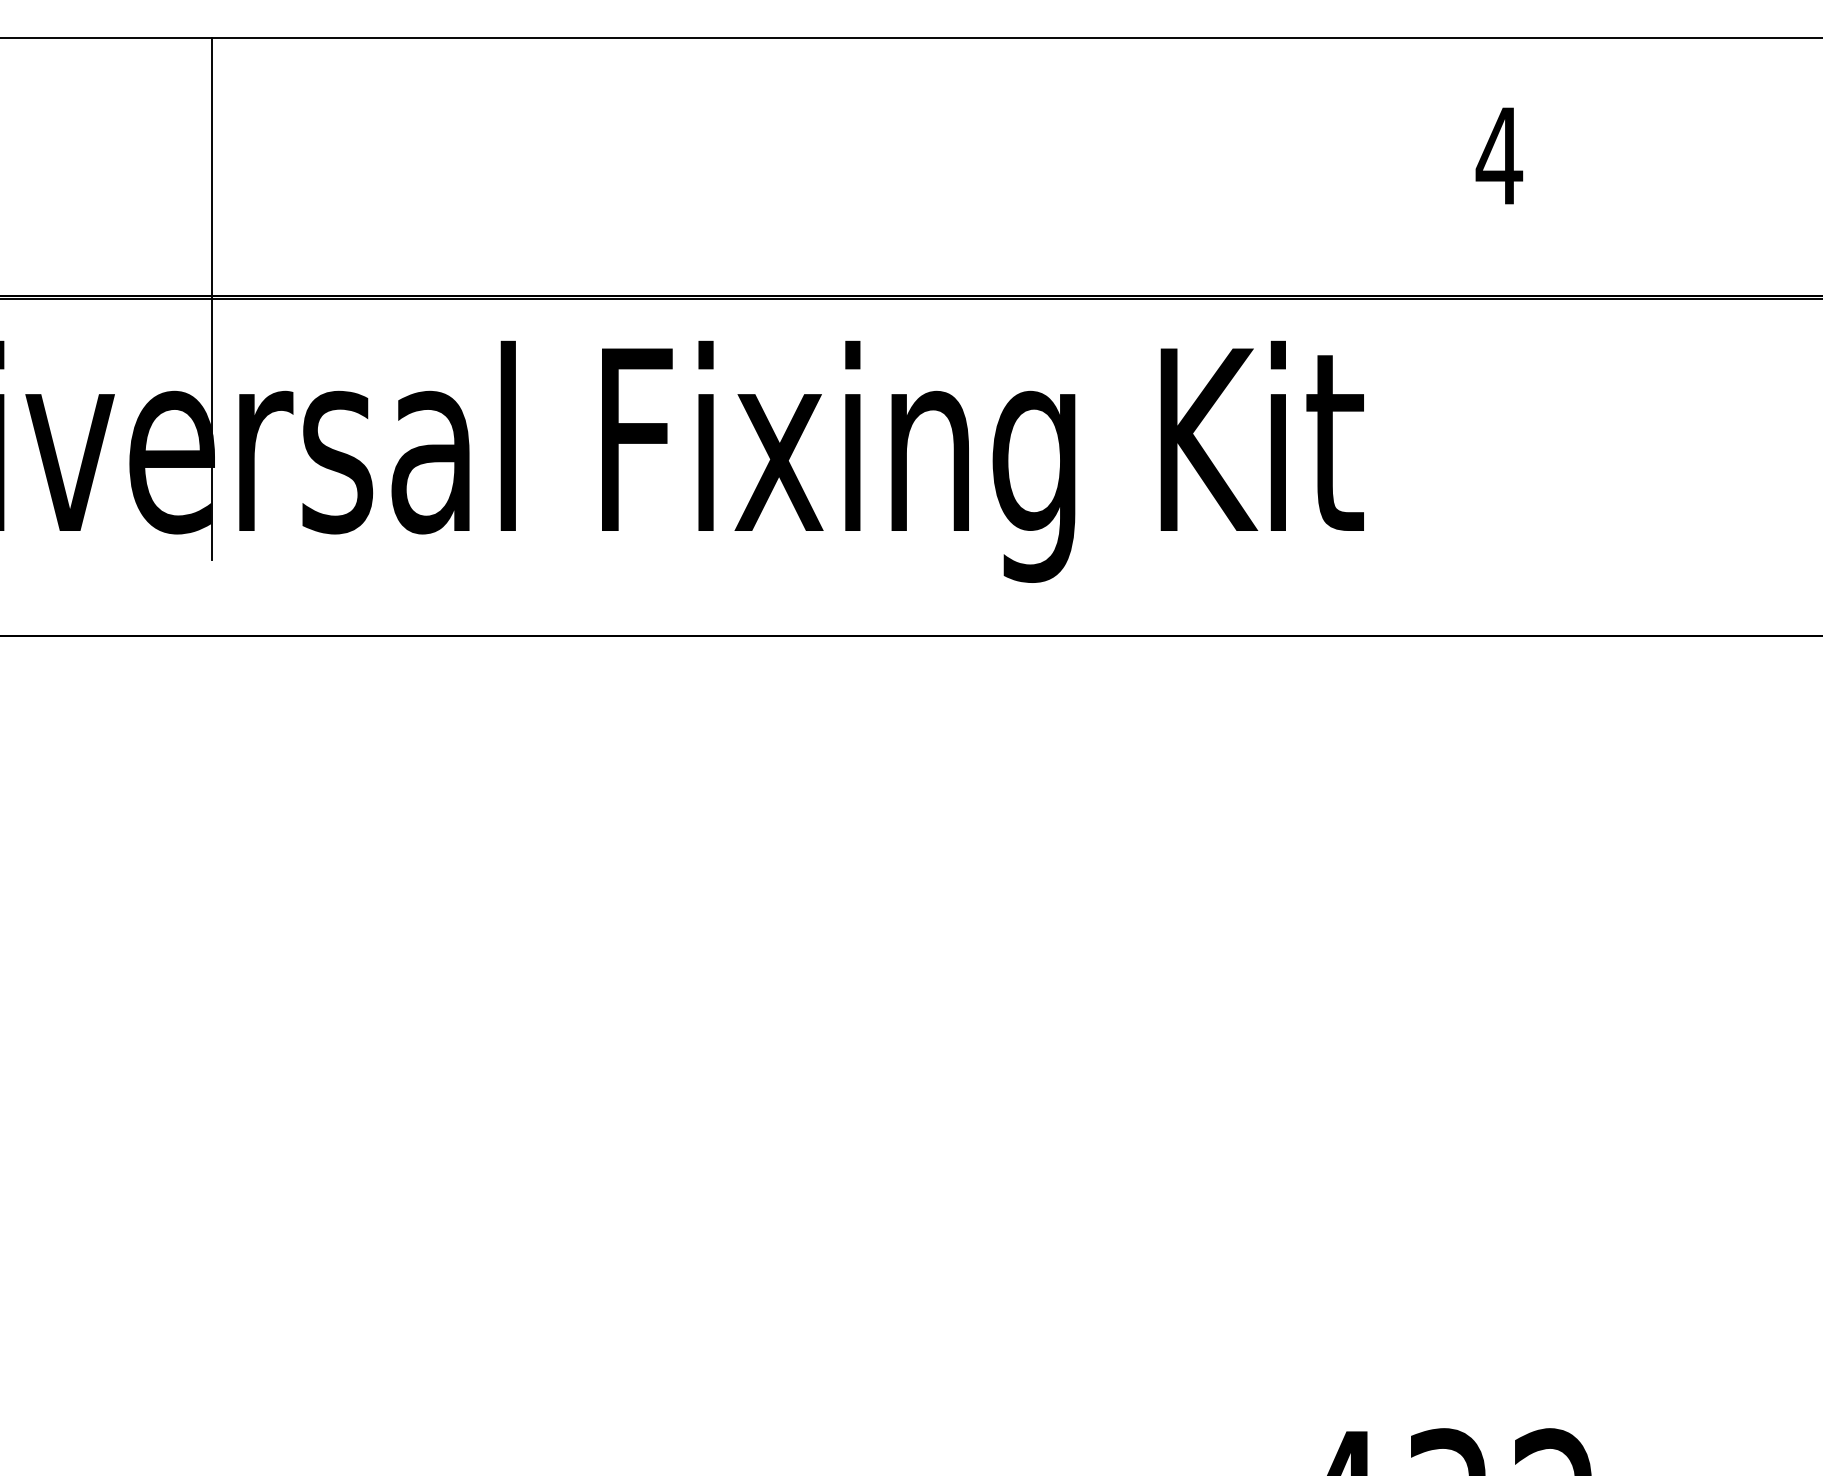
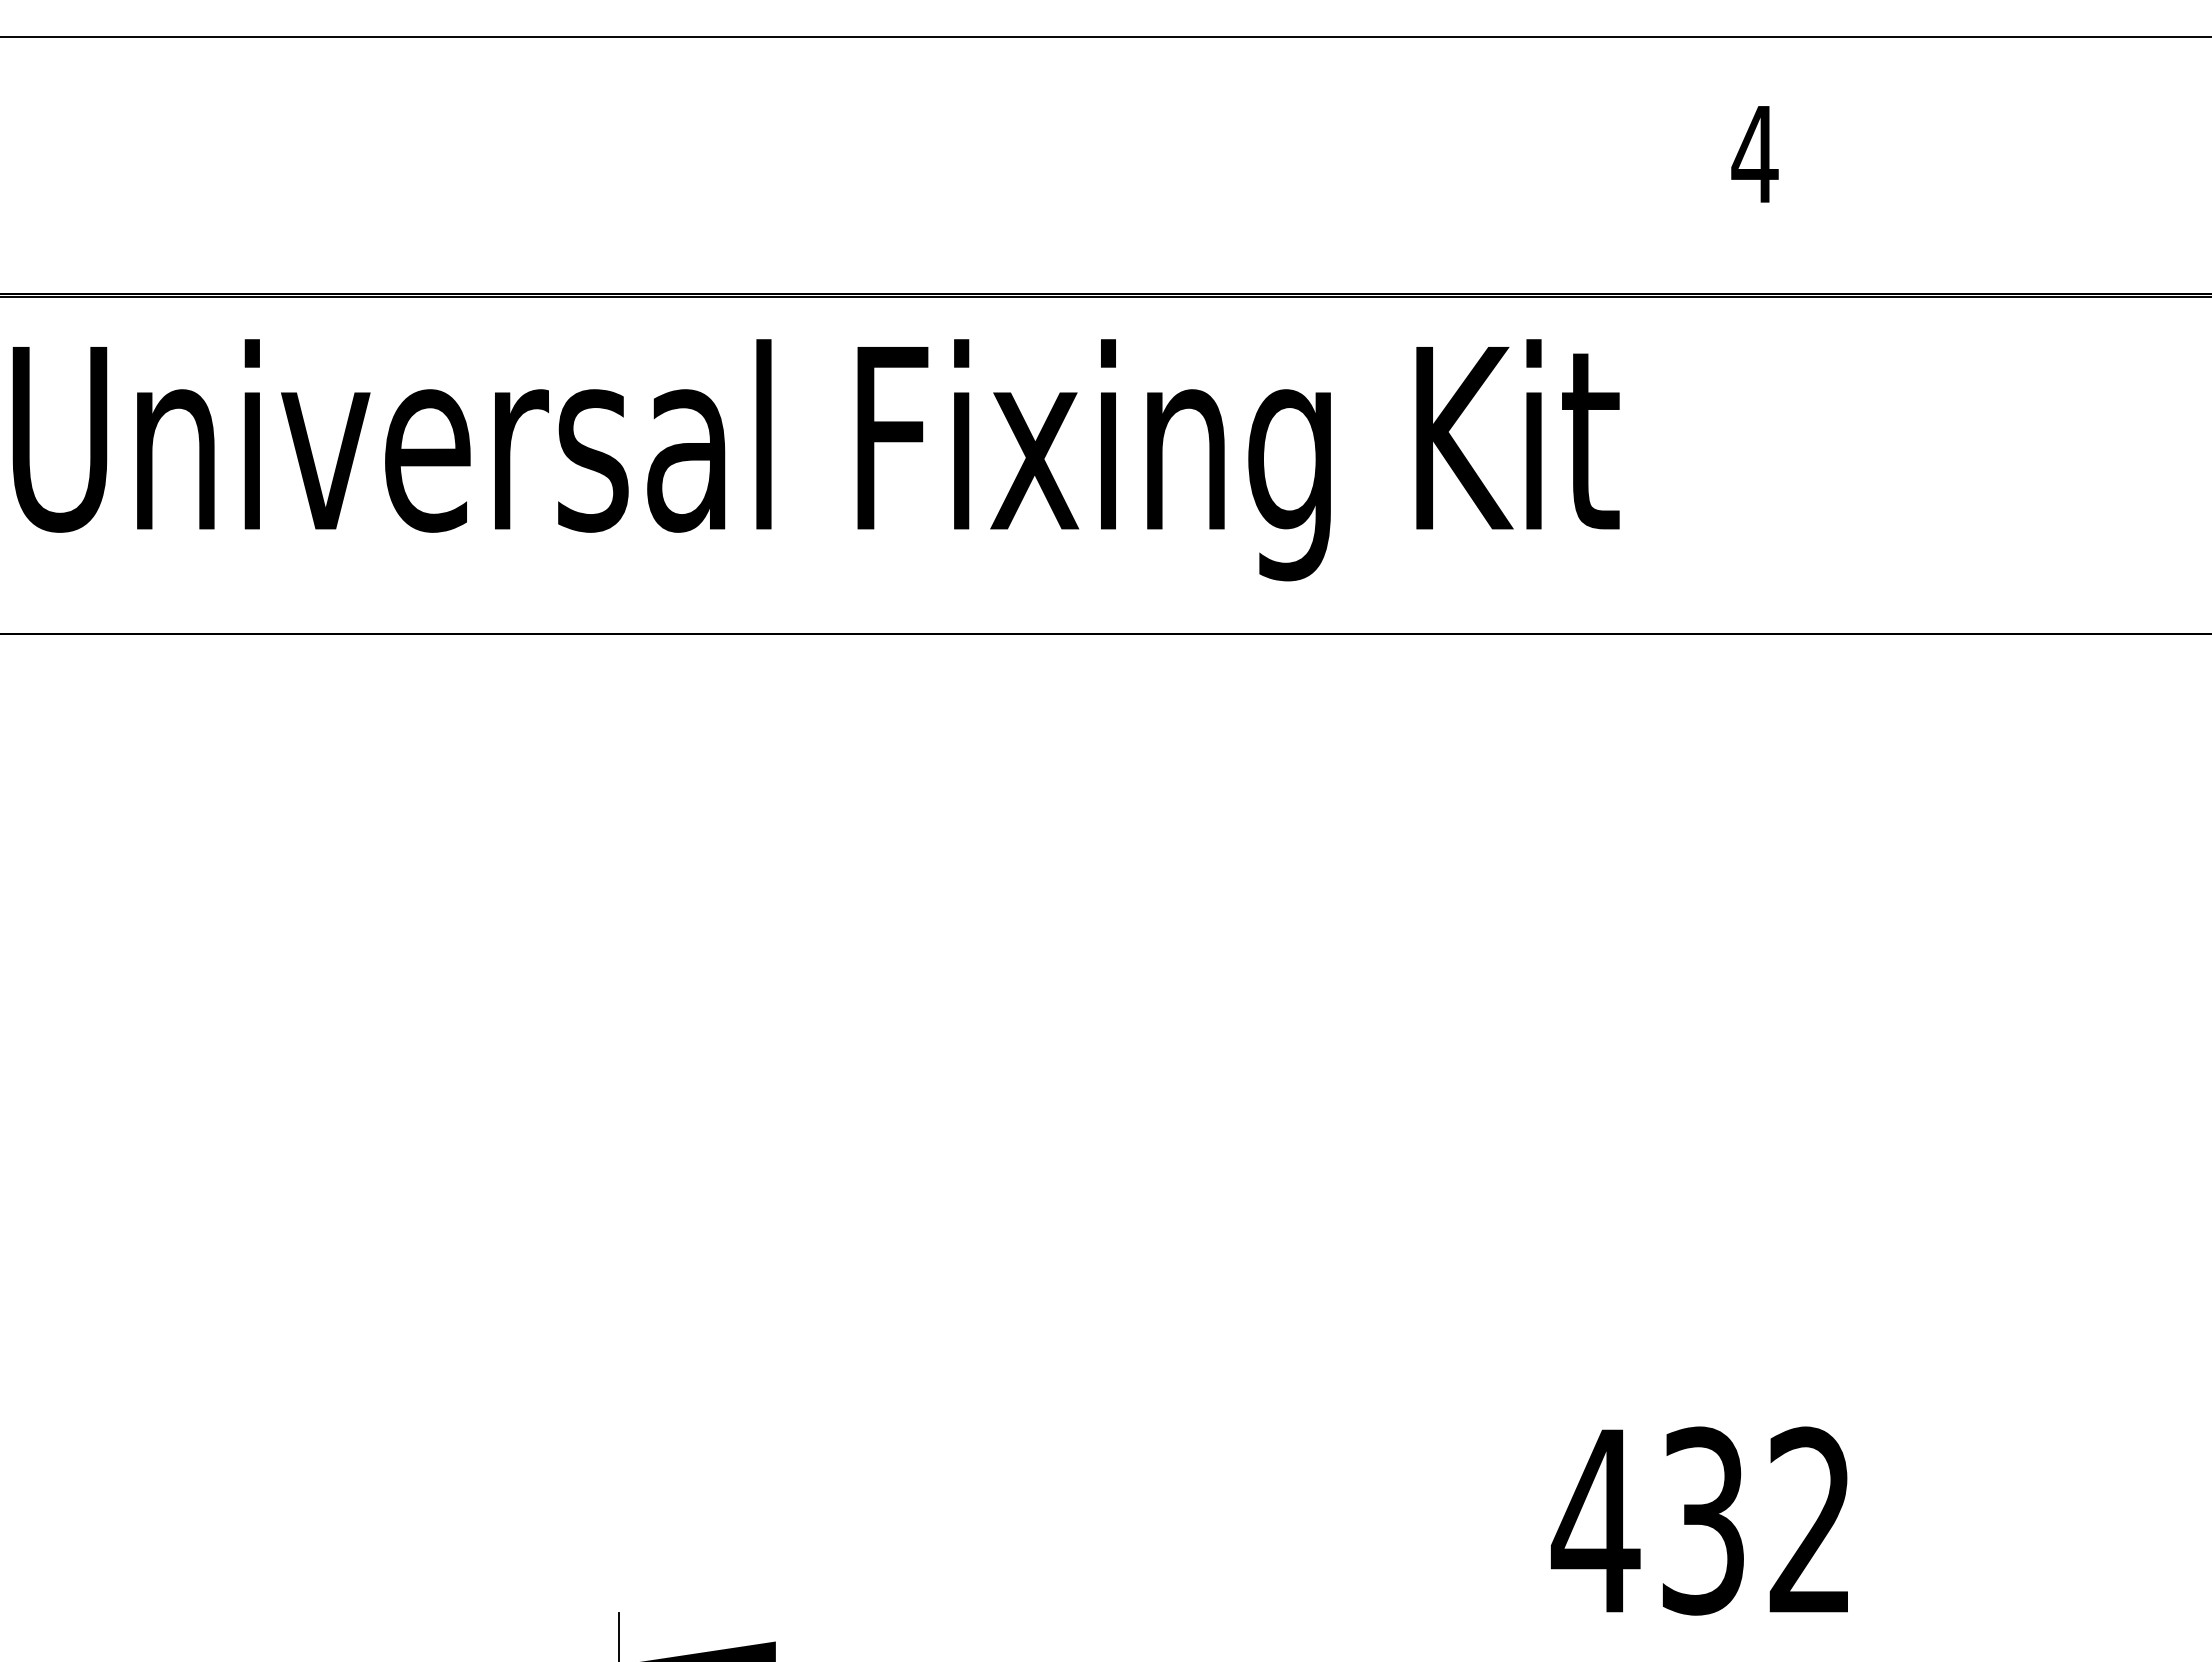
line: (211, 298) -> (467, 296), removed

